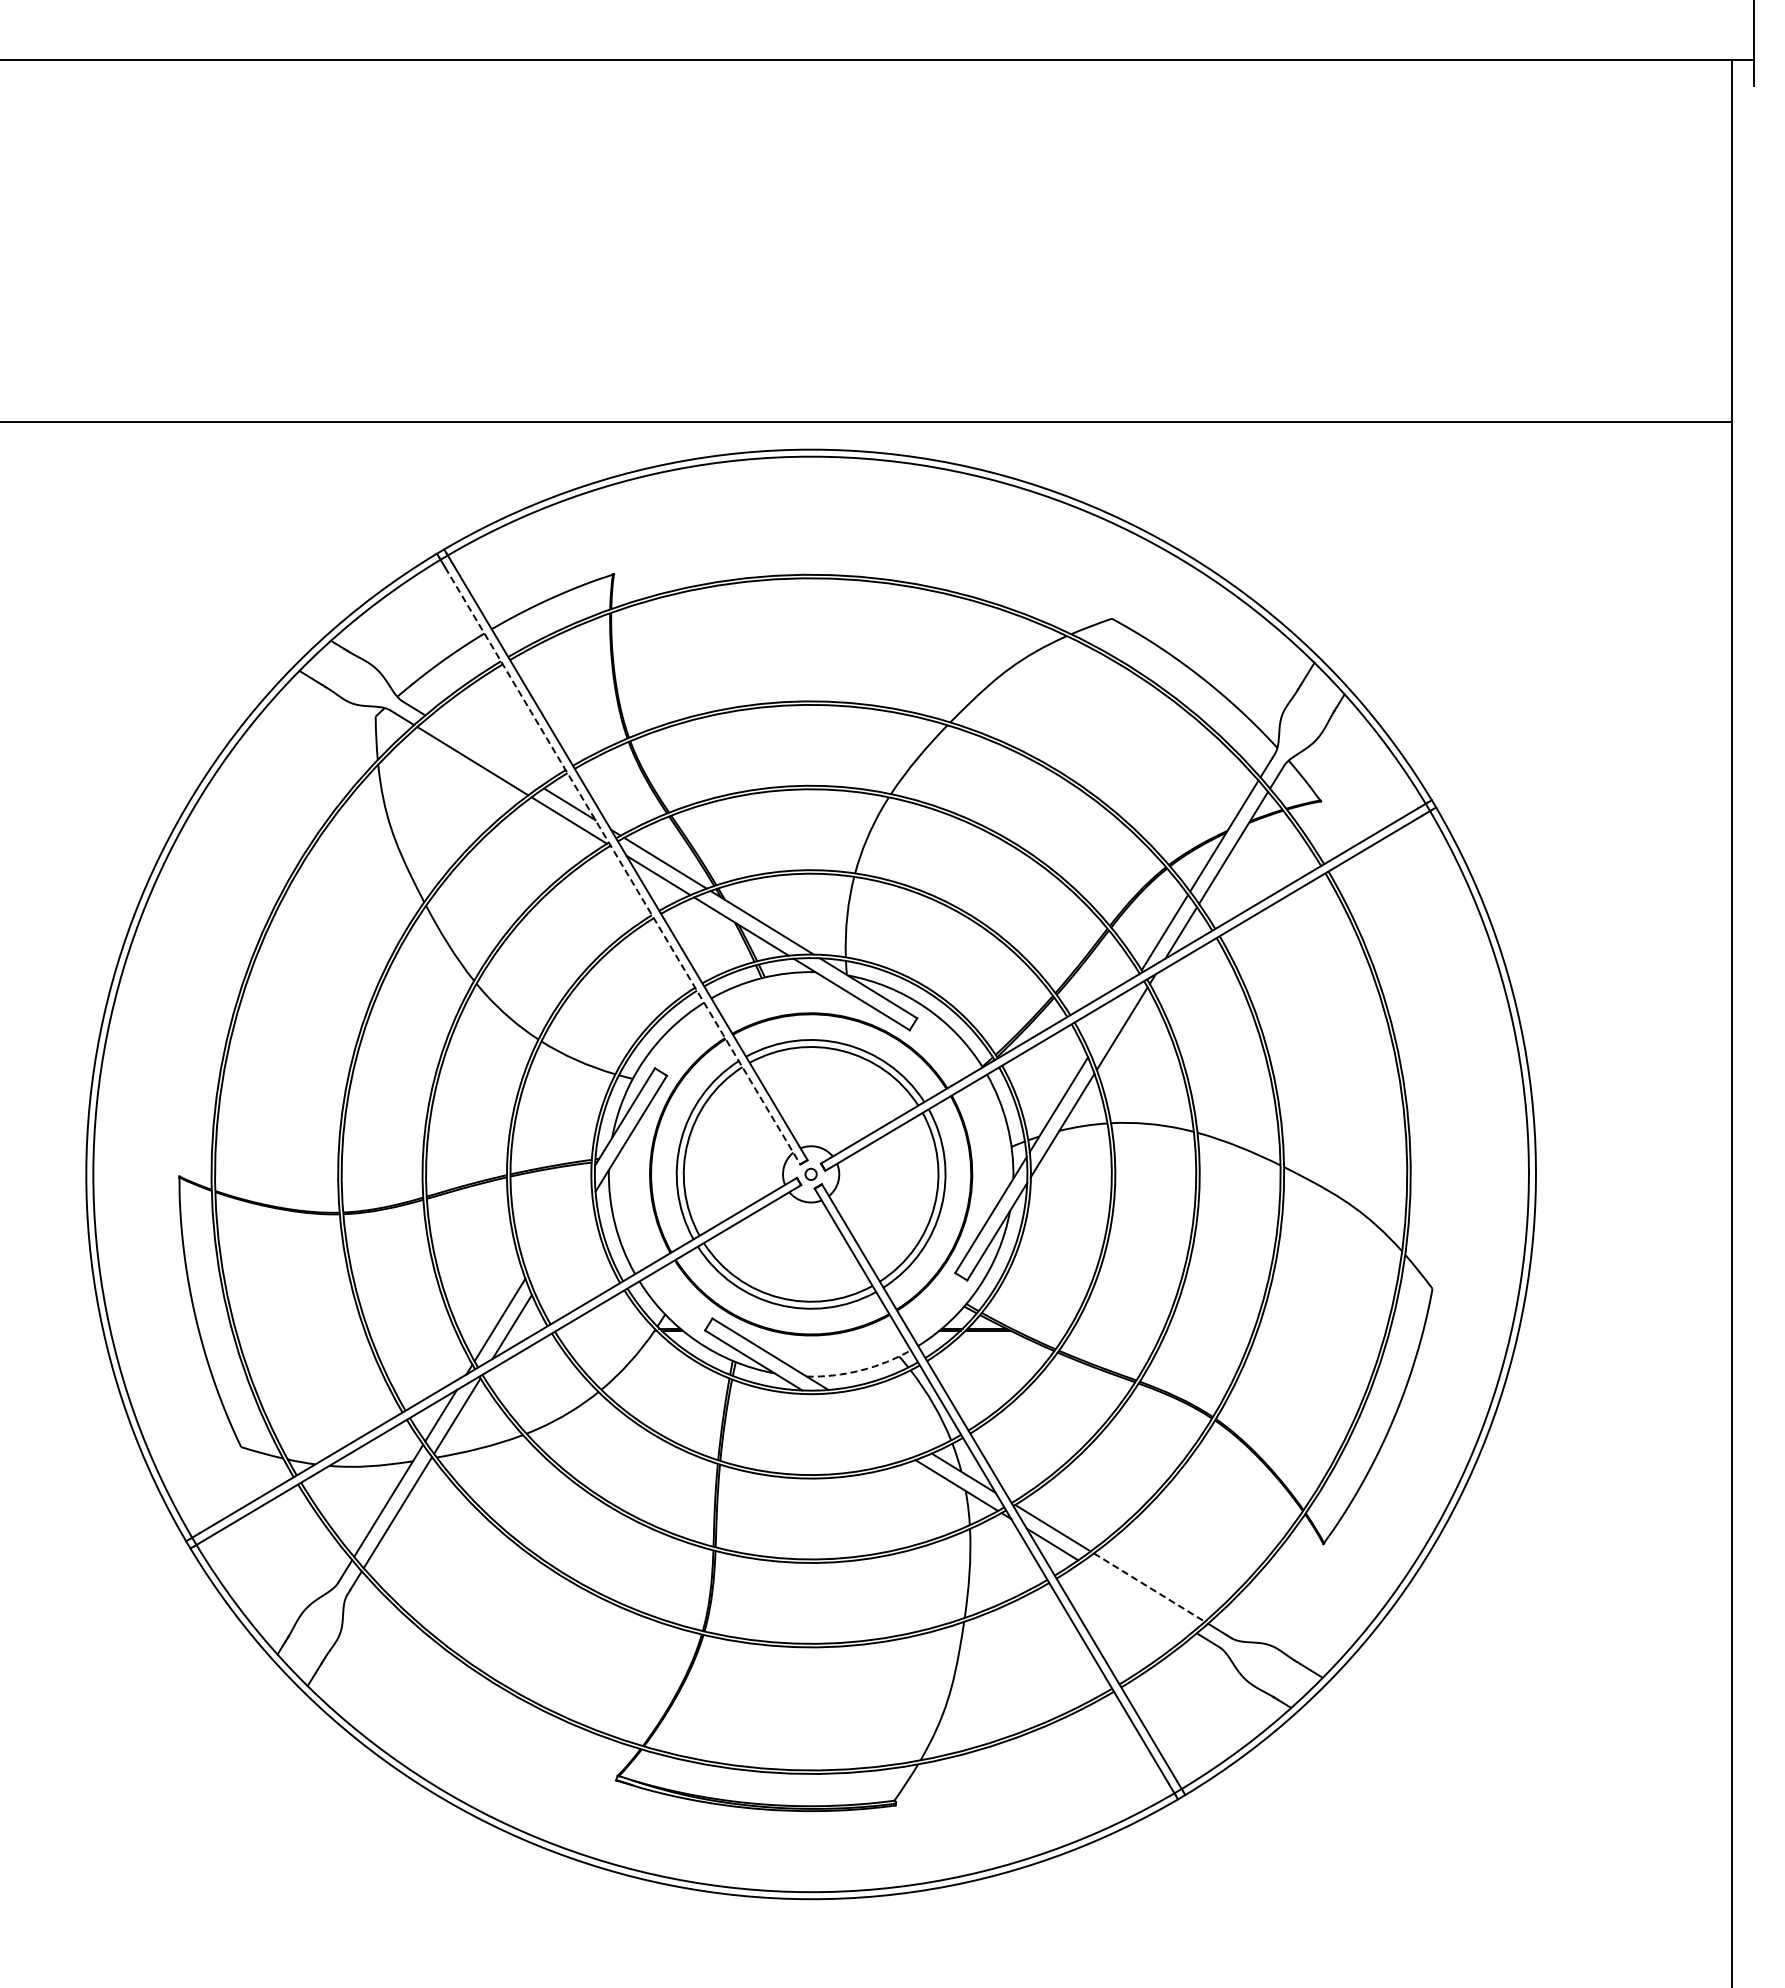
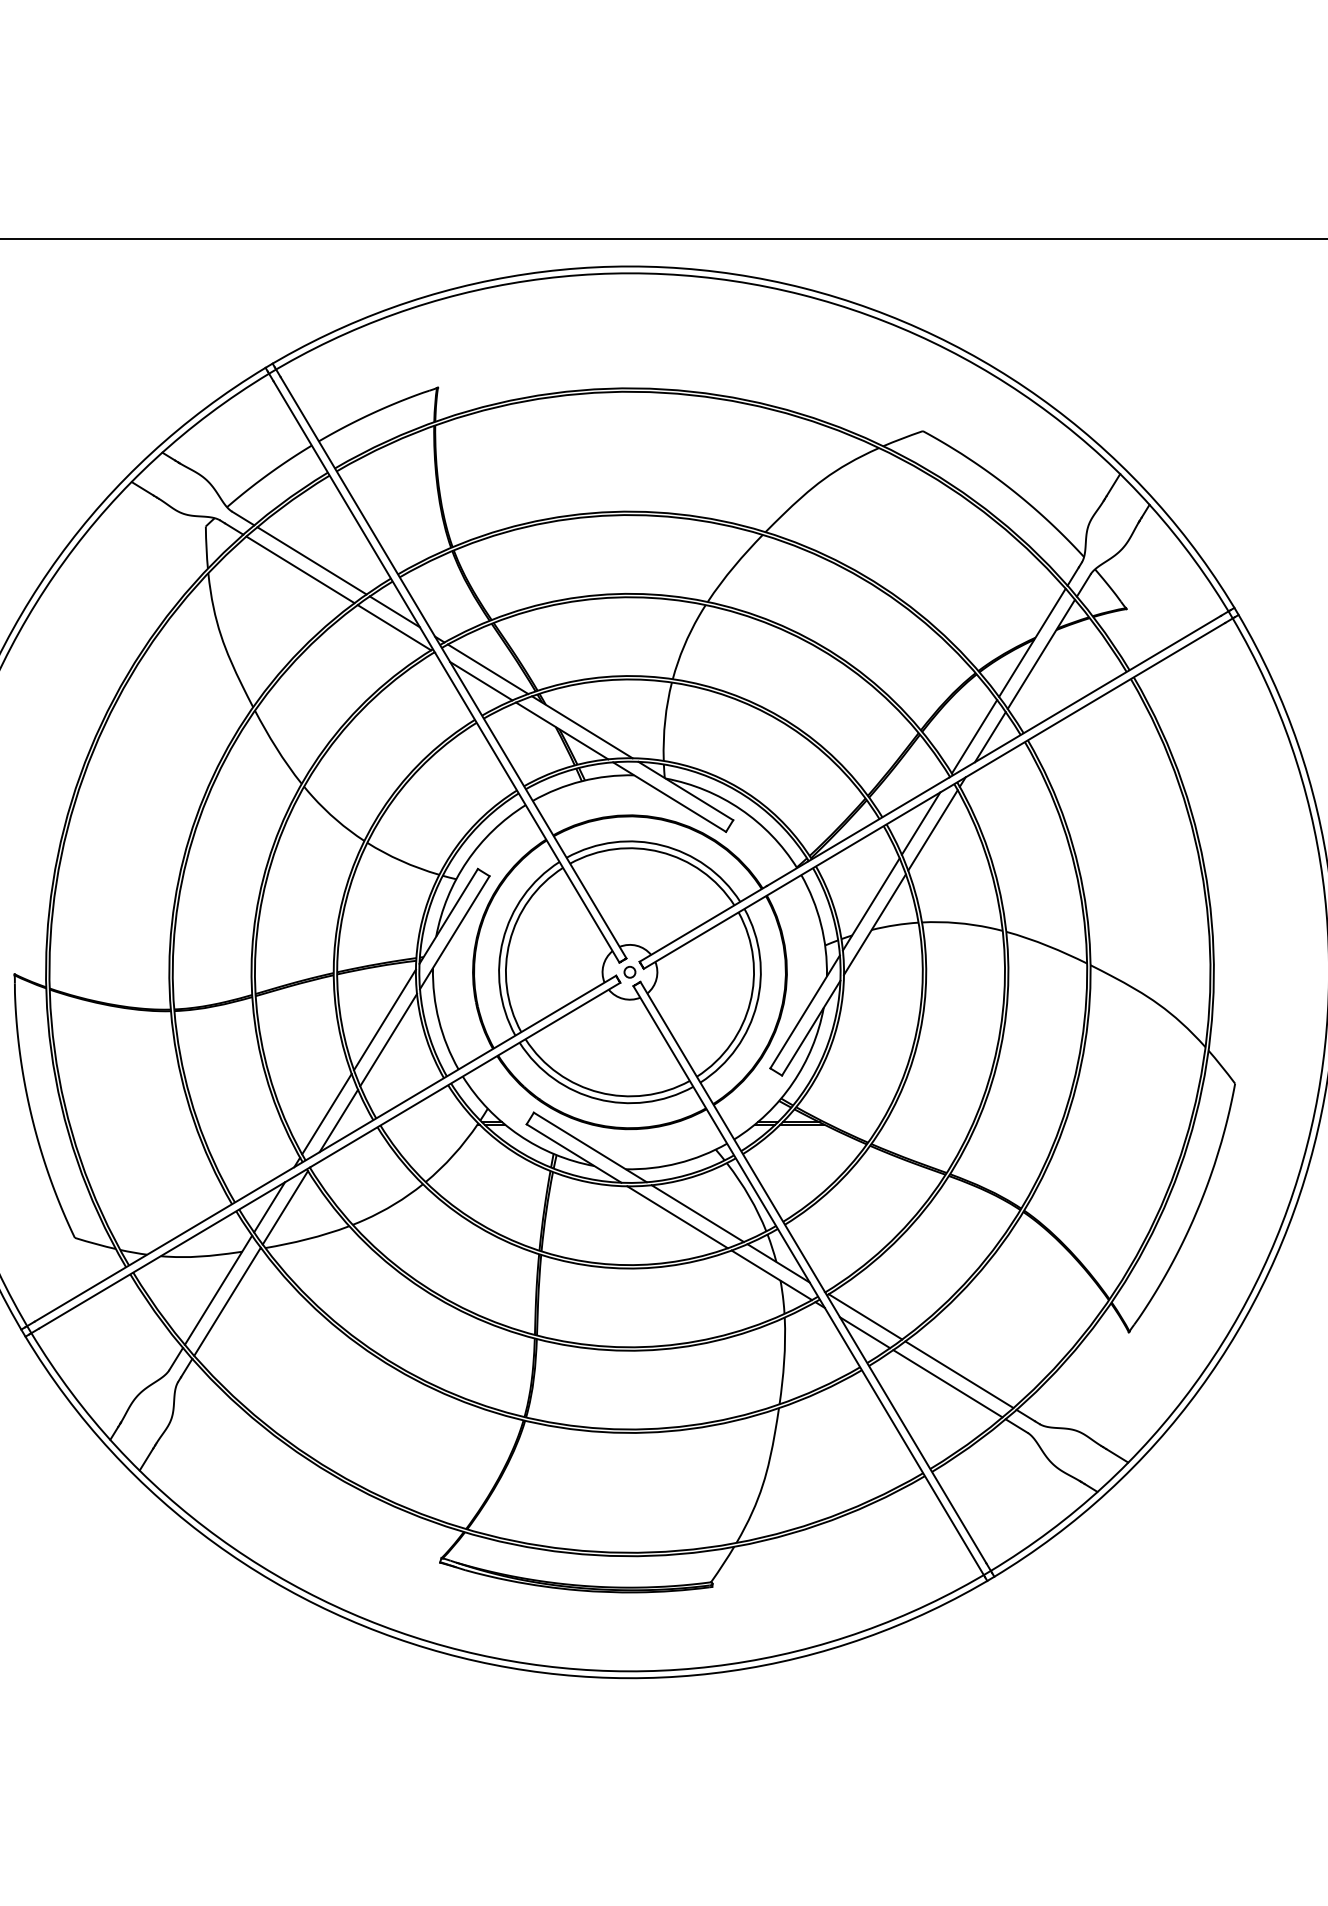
line: (484, 751) -> (311, 560), added
line: (623, 866) -> (447, 672), dashed -> solid
line: (1109, 1021) -> (920, 823), added
line: (559, 1222) -> (384, 1019), added
line: (563, 1243) -> (388, 1039), added
arc: (860, 1370) -> (678, 1163), dashed -> solid
line: (880, 1422) -> (697, 1213), added
line: (859, 1425) -> (677, 1216), added
line: (1149, 1587) -> (959, 1374), dashed -> solid
line: (1137, 1596) -> (947, 1383), added

